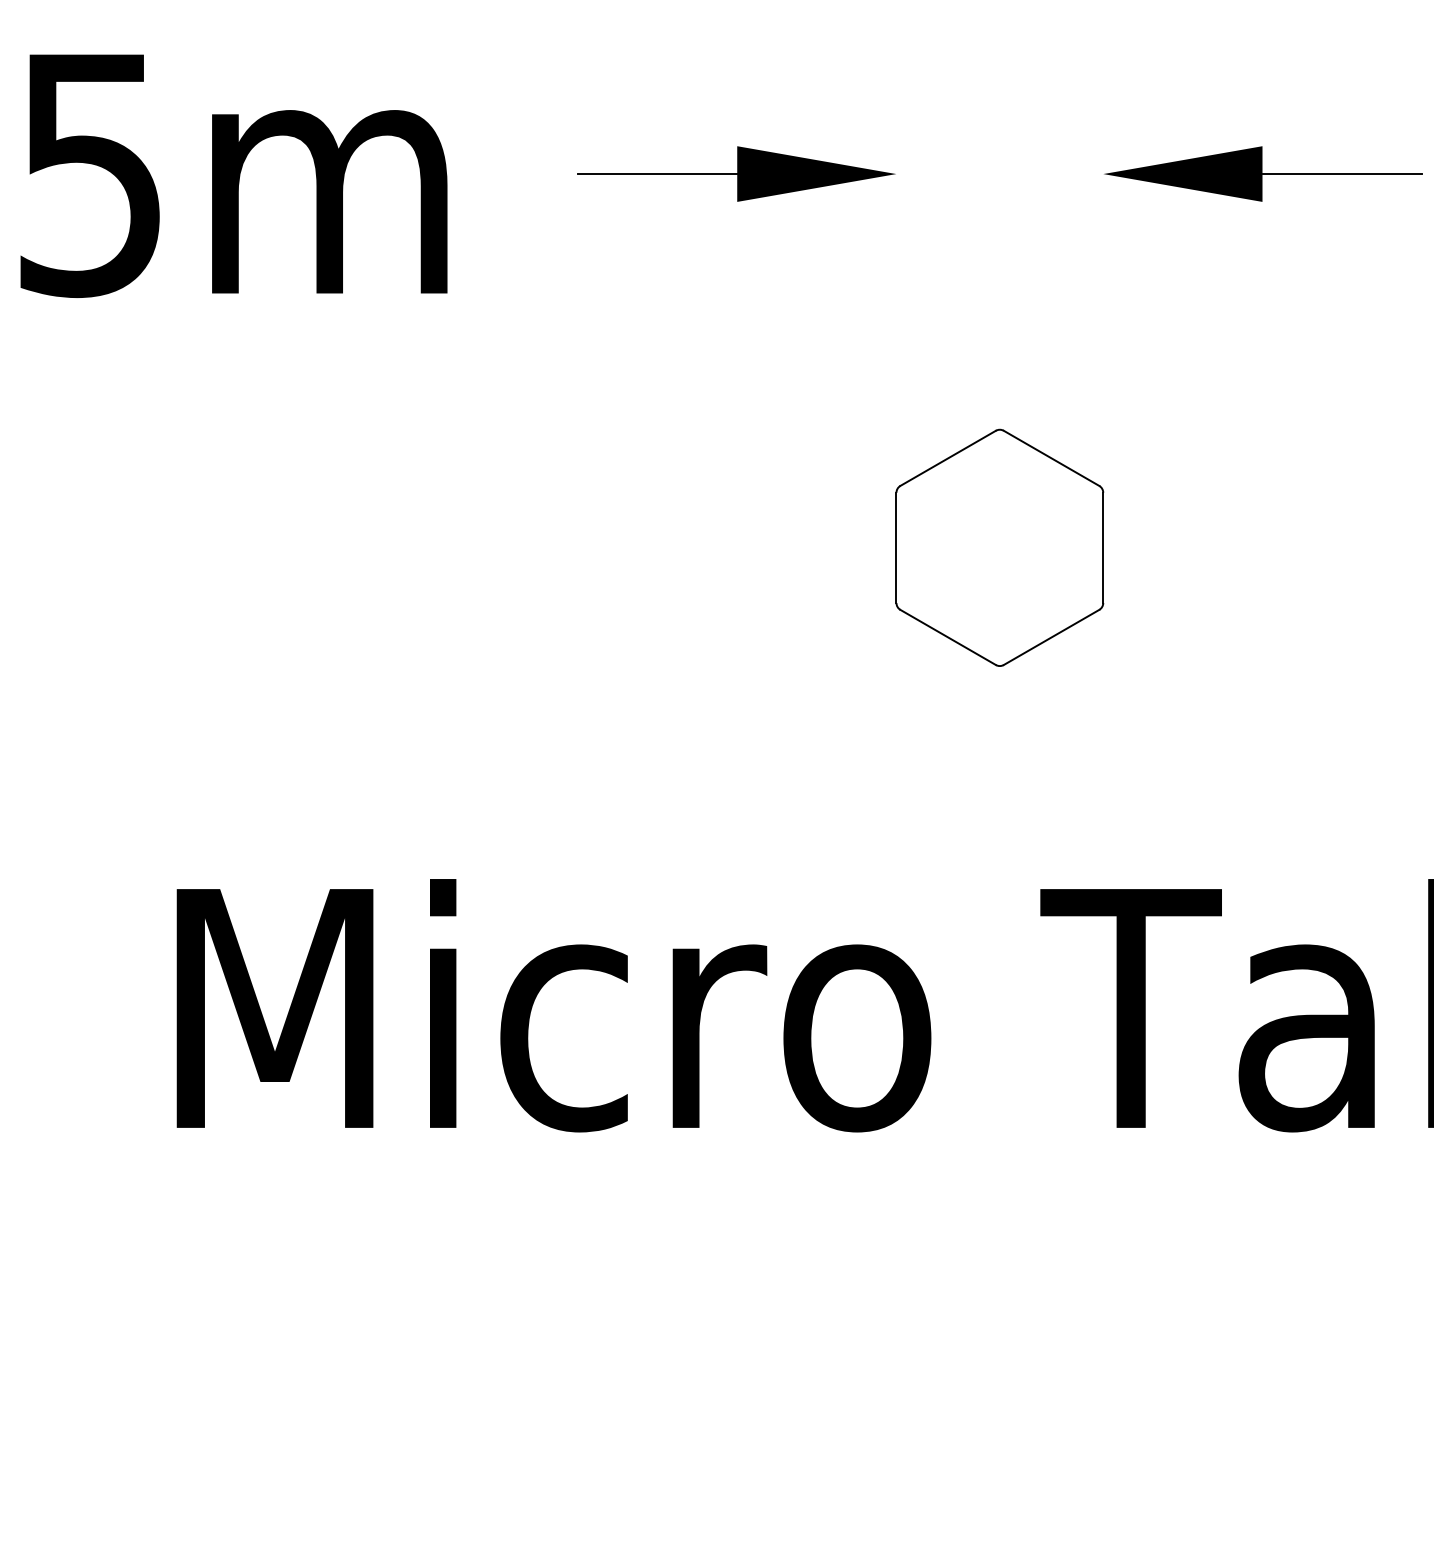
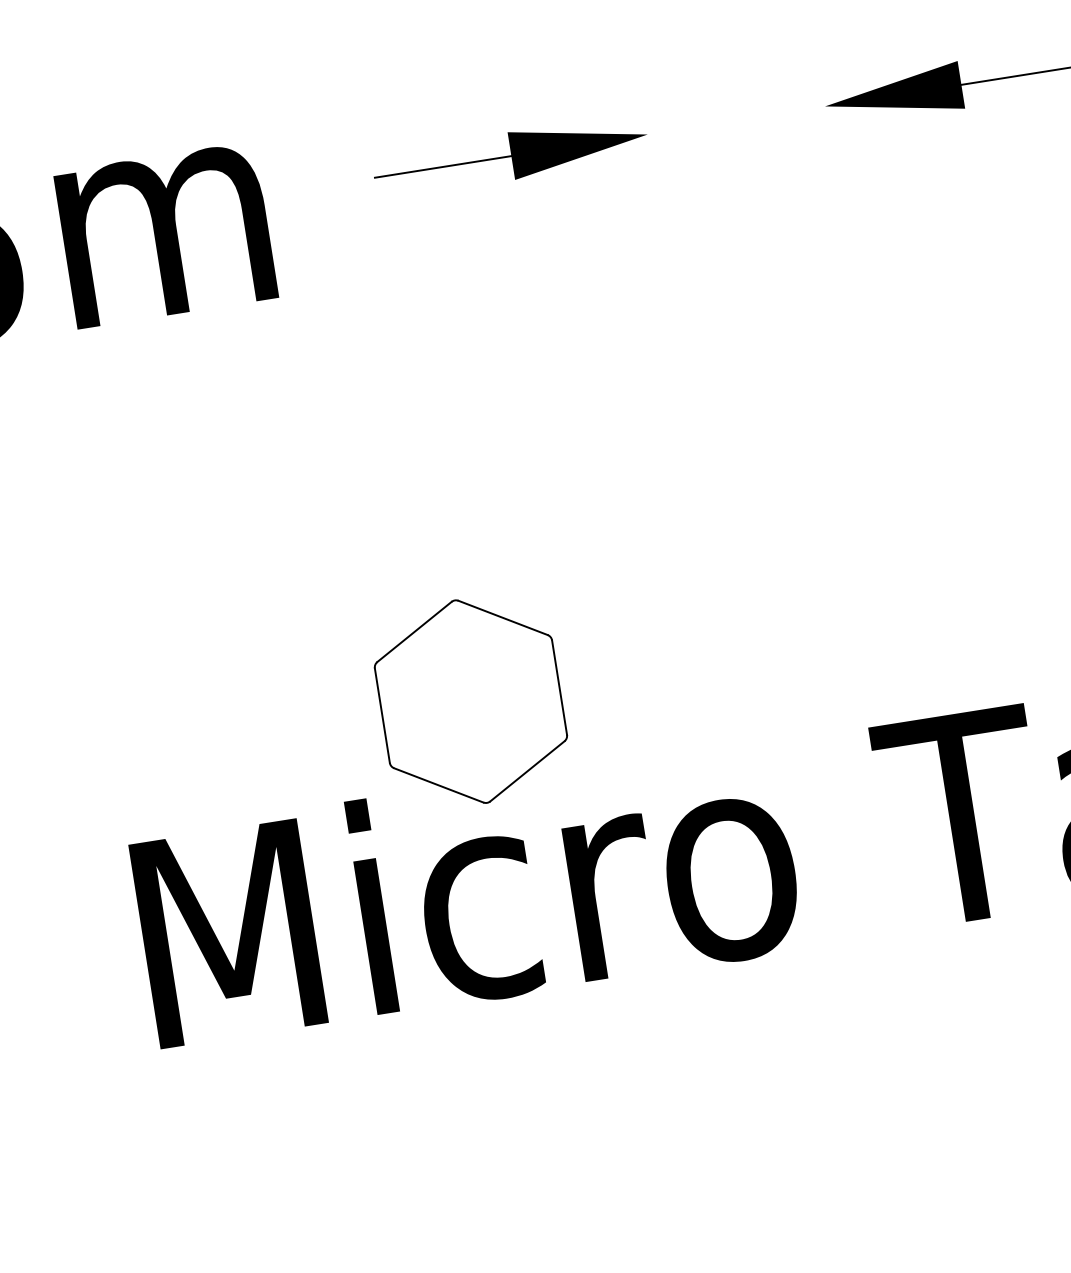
part: (999, 547) -> (470, 701), moved

